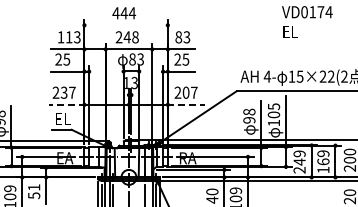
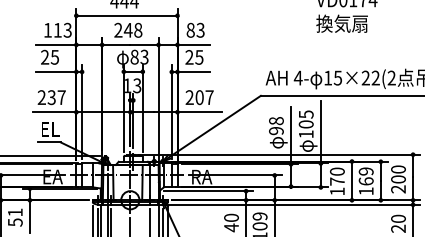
line: (125, 25) -> (126, 15), added
text: (303, 31) -> (342, 23), EL -> 換気扇
line: (66, 104) -> (54, 111), dashed -> solid
line: (186, 104) -> (200, 111), dashed -> solid
text: (299, 161) -> (337, 180), 249 -> 170

